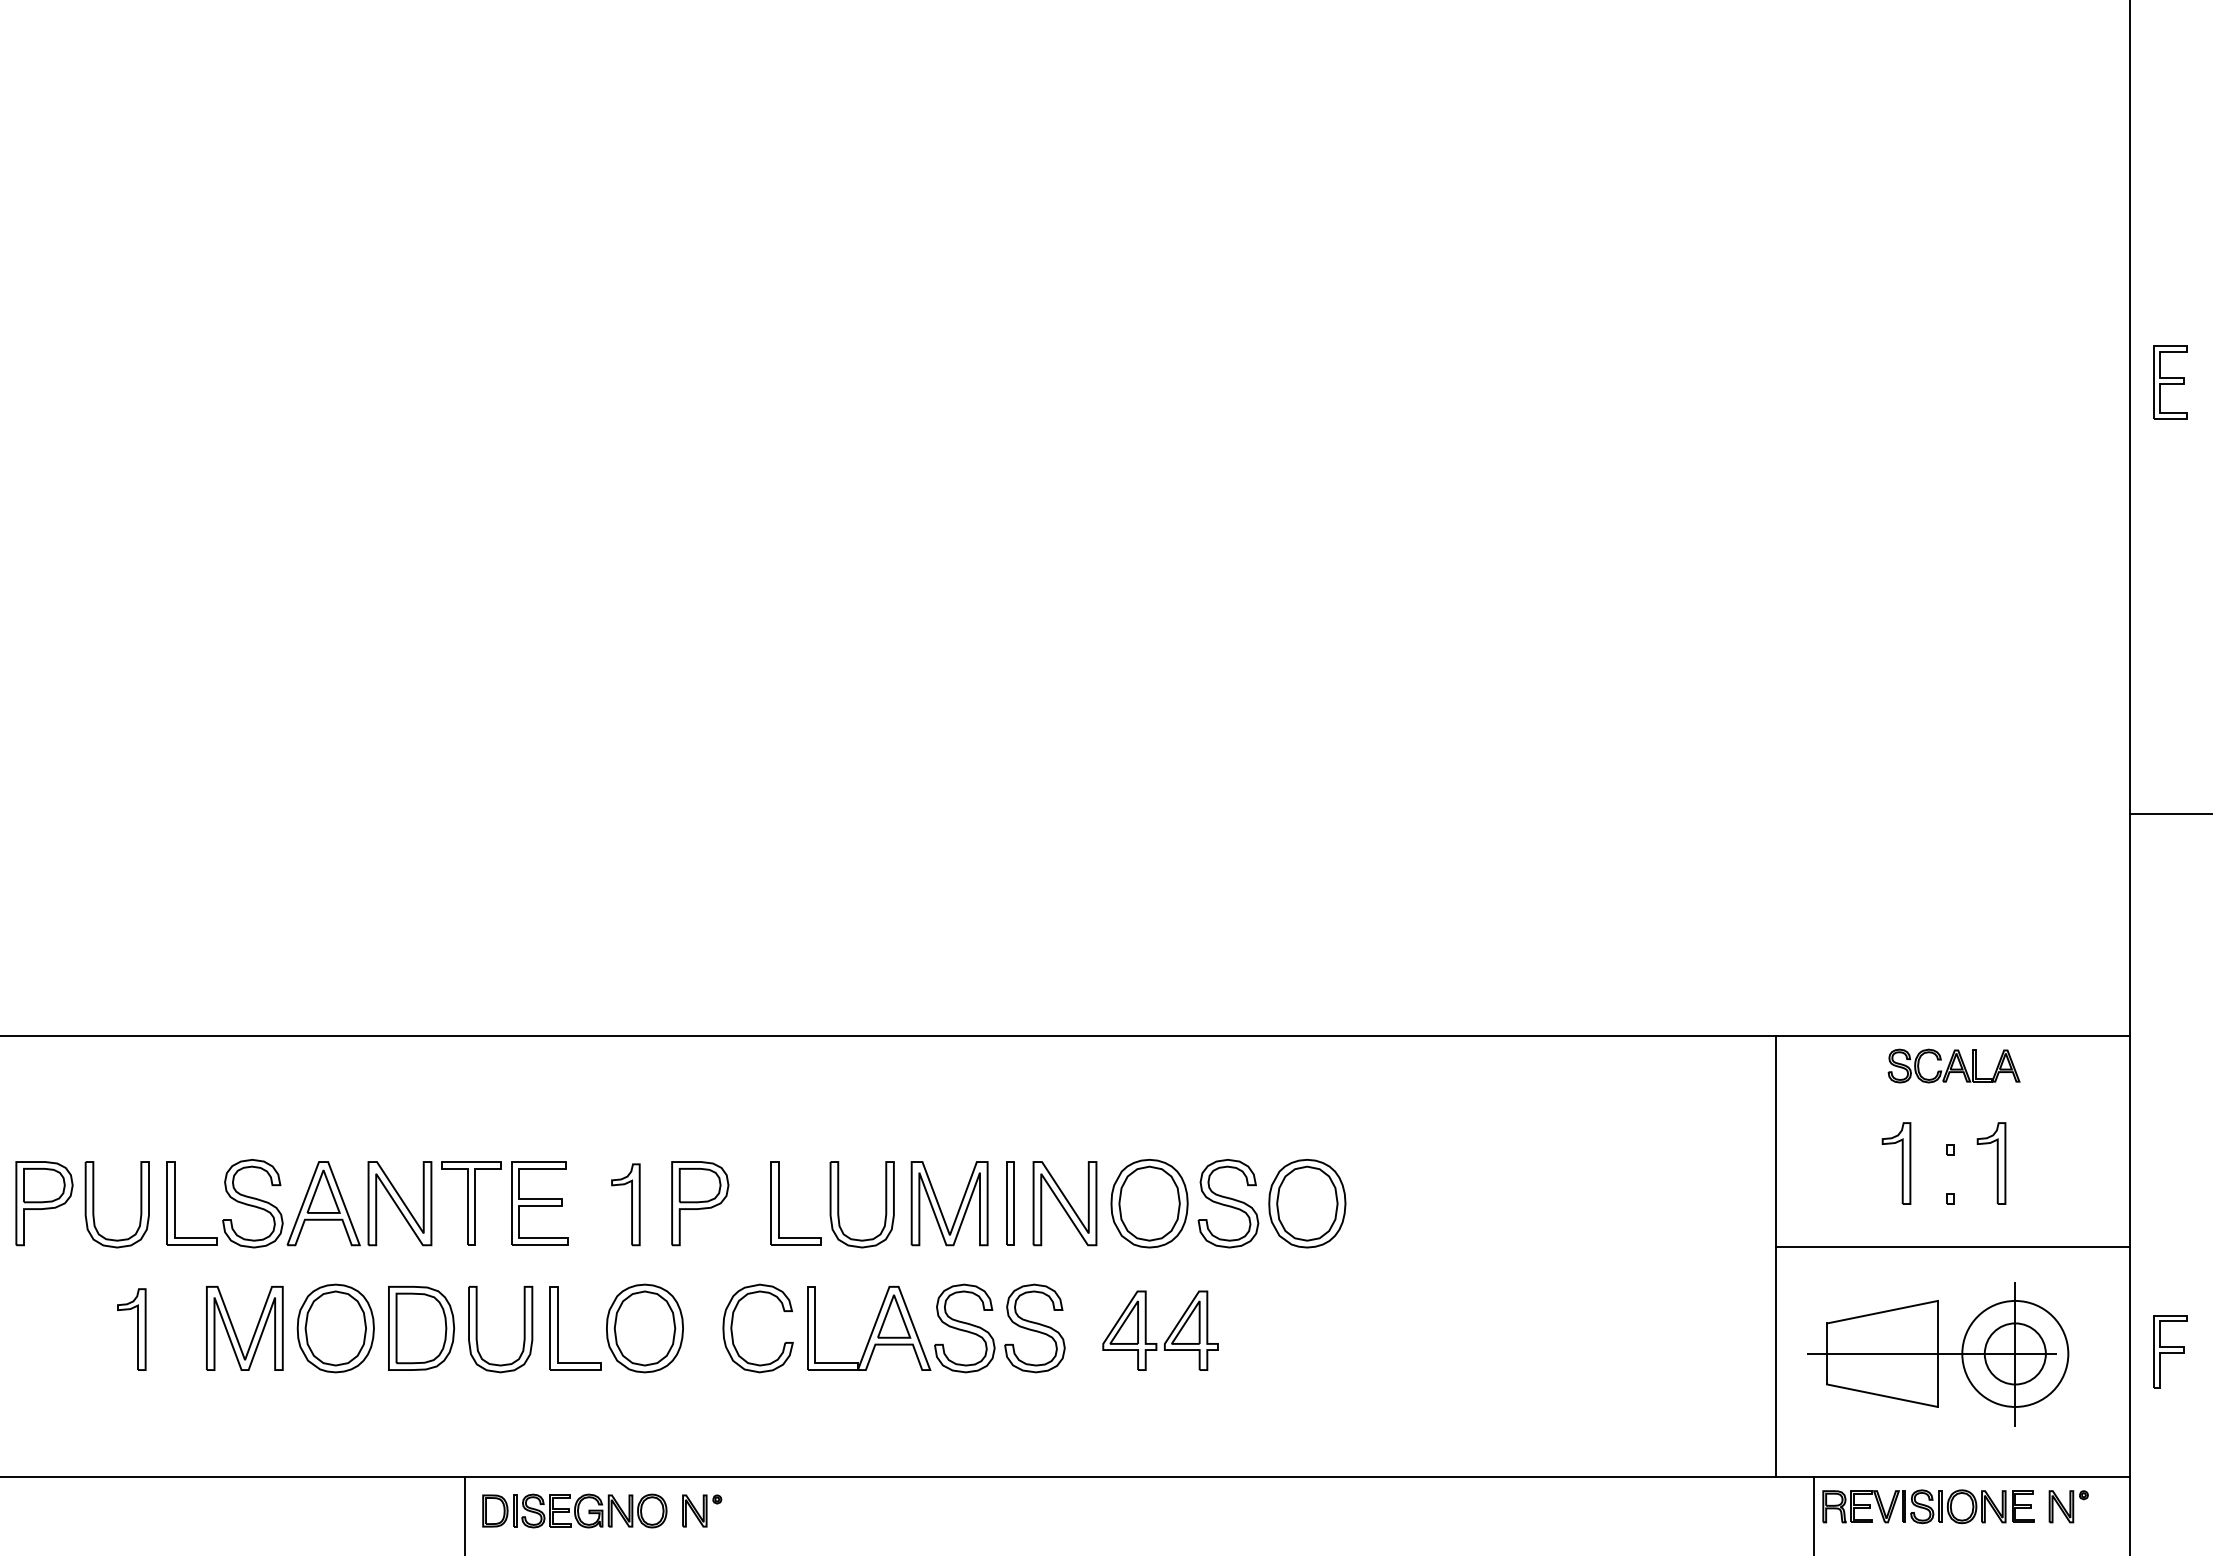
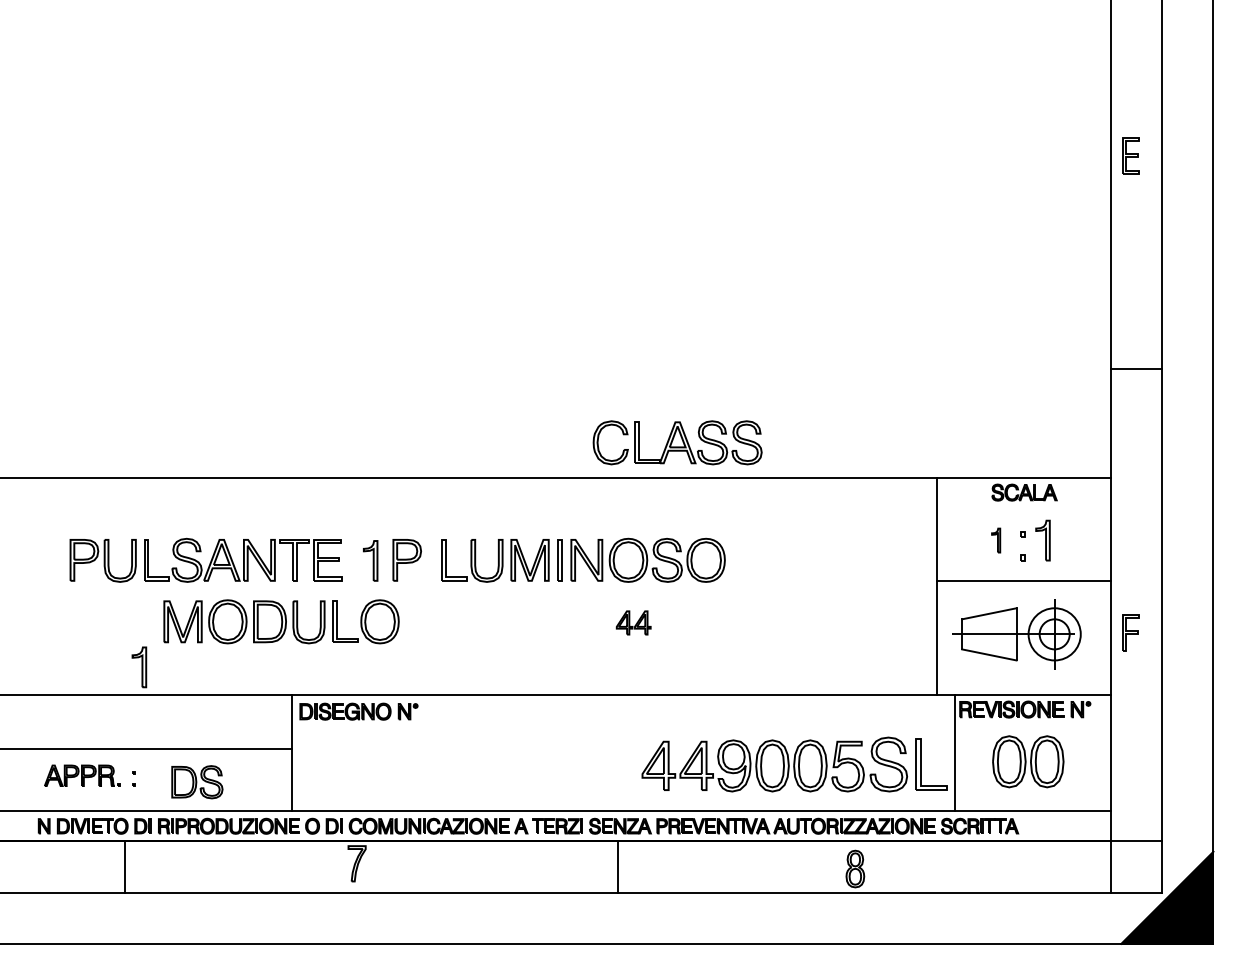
part: (1895, 1163) -> (995, 540), size x0.6
part: (893, 1327) -> (677, 442), moved
part: (132, 1329) -> (139, 667), moved
part: (1159, 1329) -> (633, 622), size x0.6

